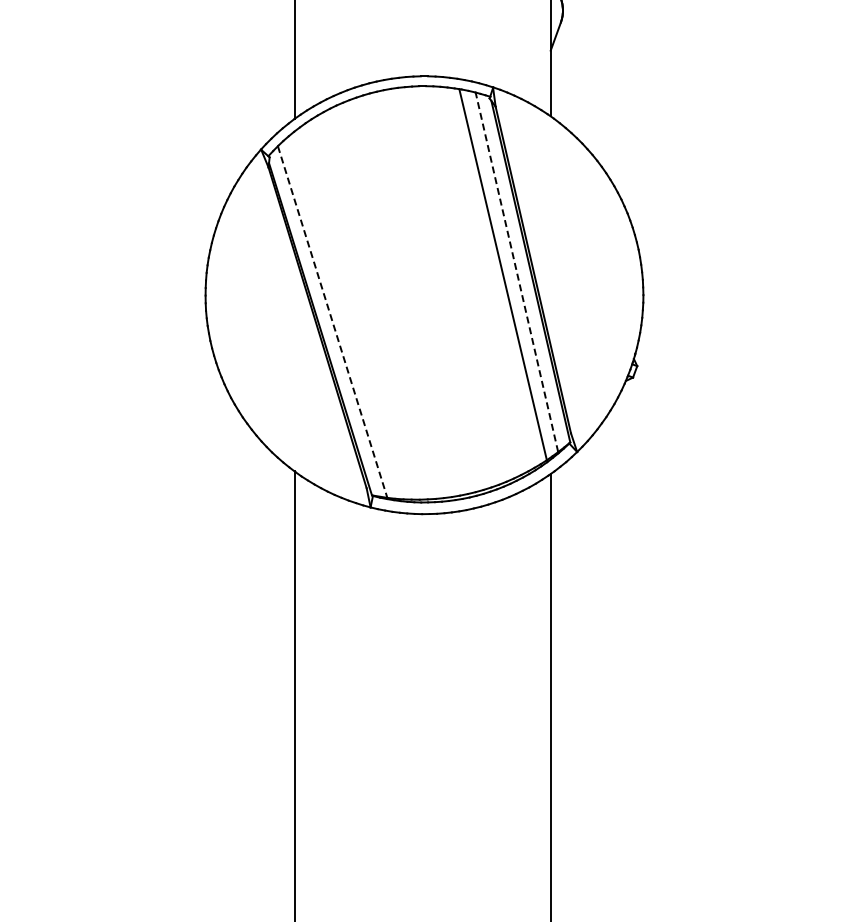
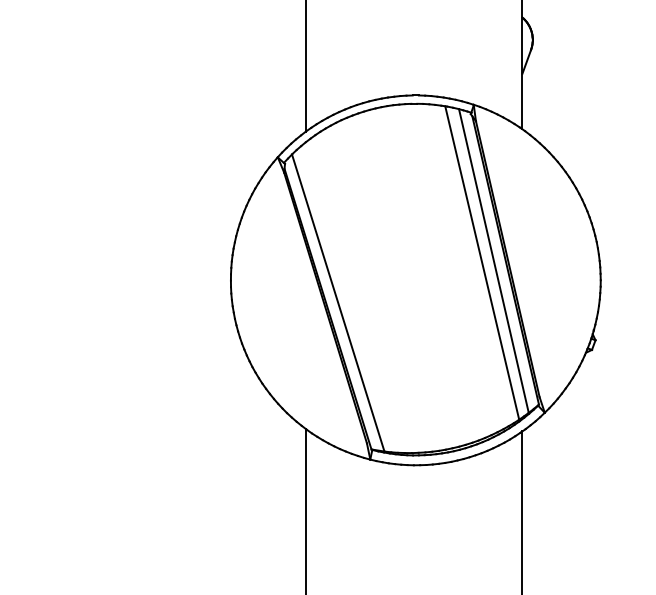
line: (516, 271) -> (493, 260), dashed -> solid
line: (332, 322) -> (338, 303), dashed -> solid

